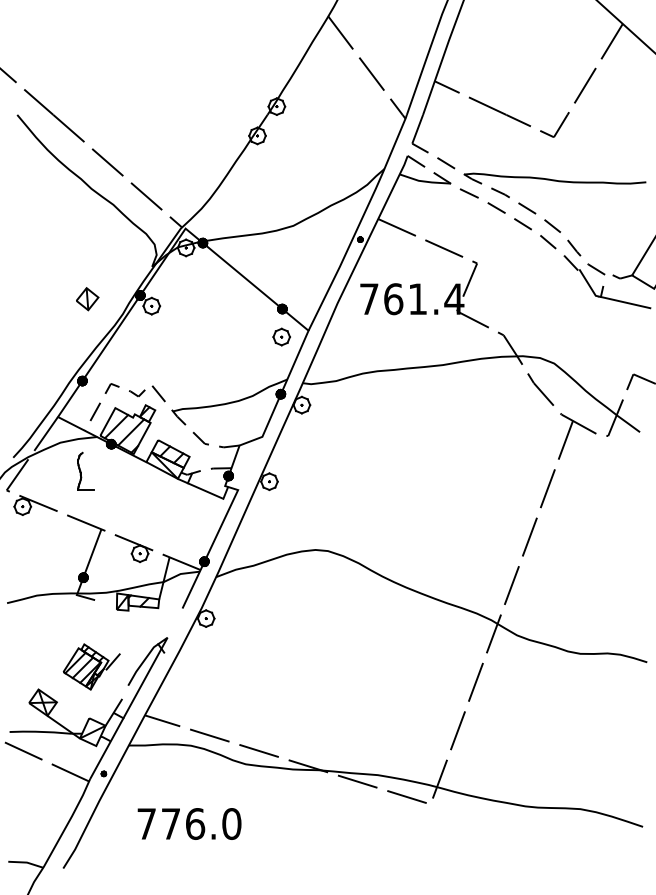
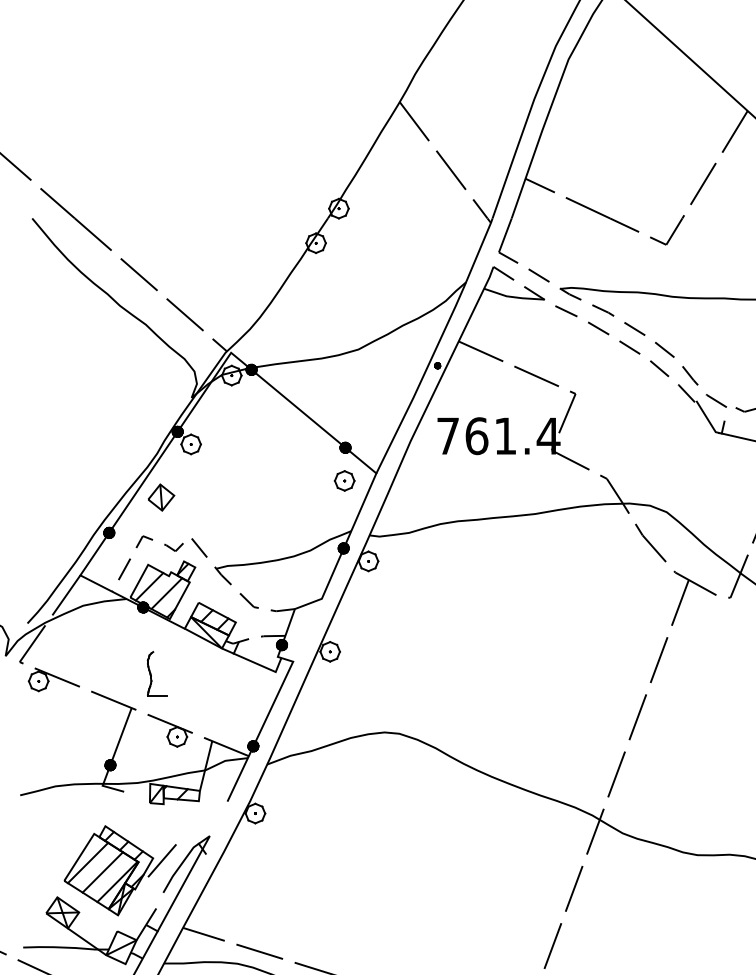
part: (87, 299) -> (161, 497), moved
part: (85, 470) -> (156, 672), moved
part: (91, 666) -> (119, 870), size x1.67

